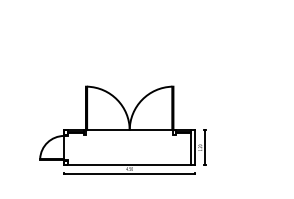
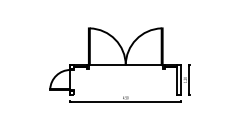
line: (127, 165) -> (123, 94), removed

